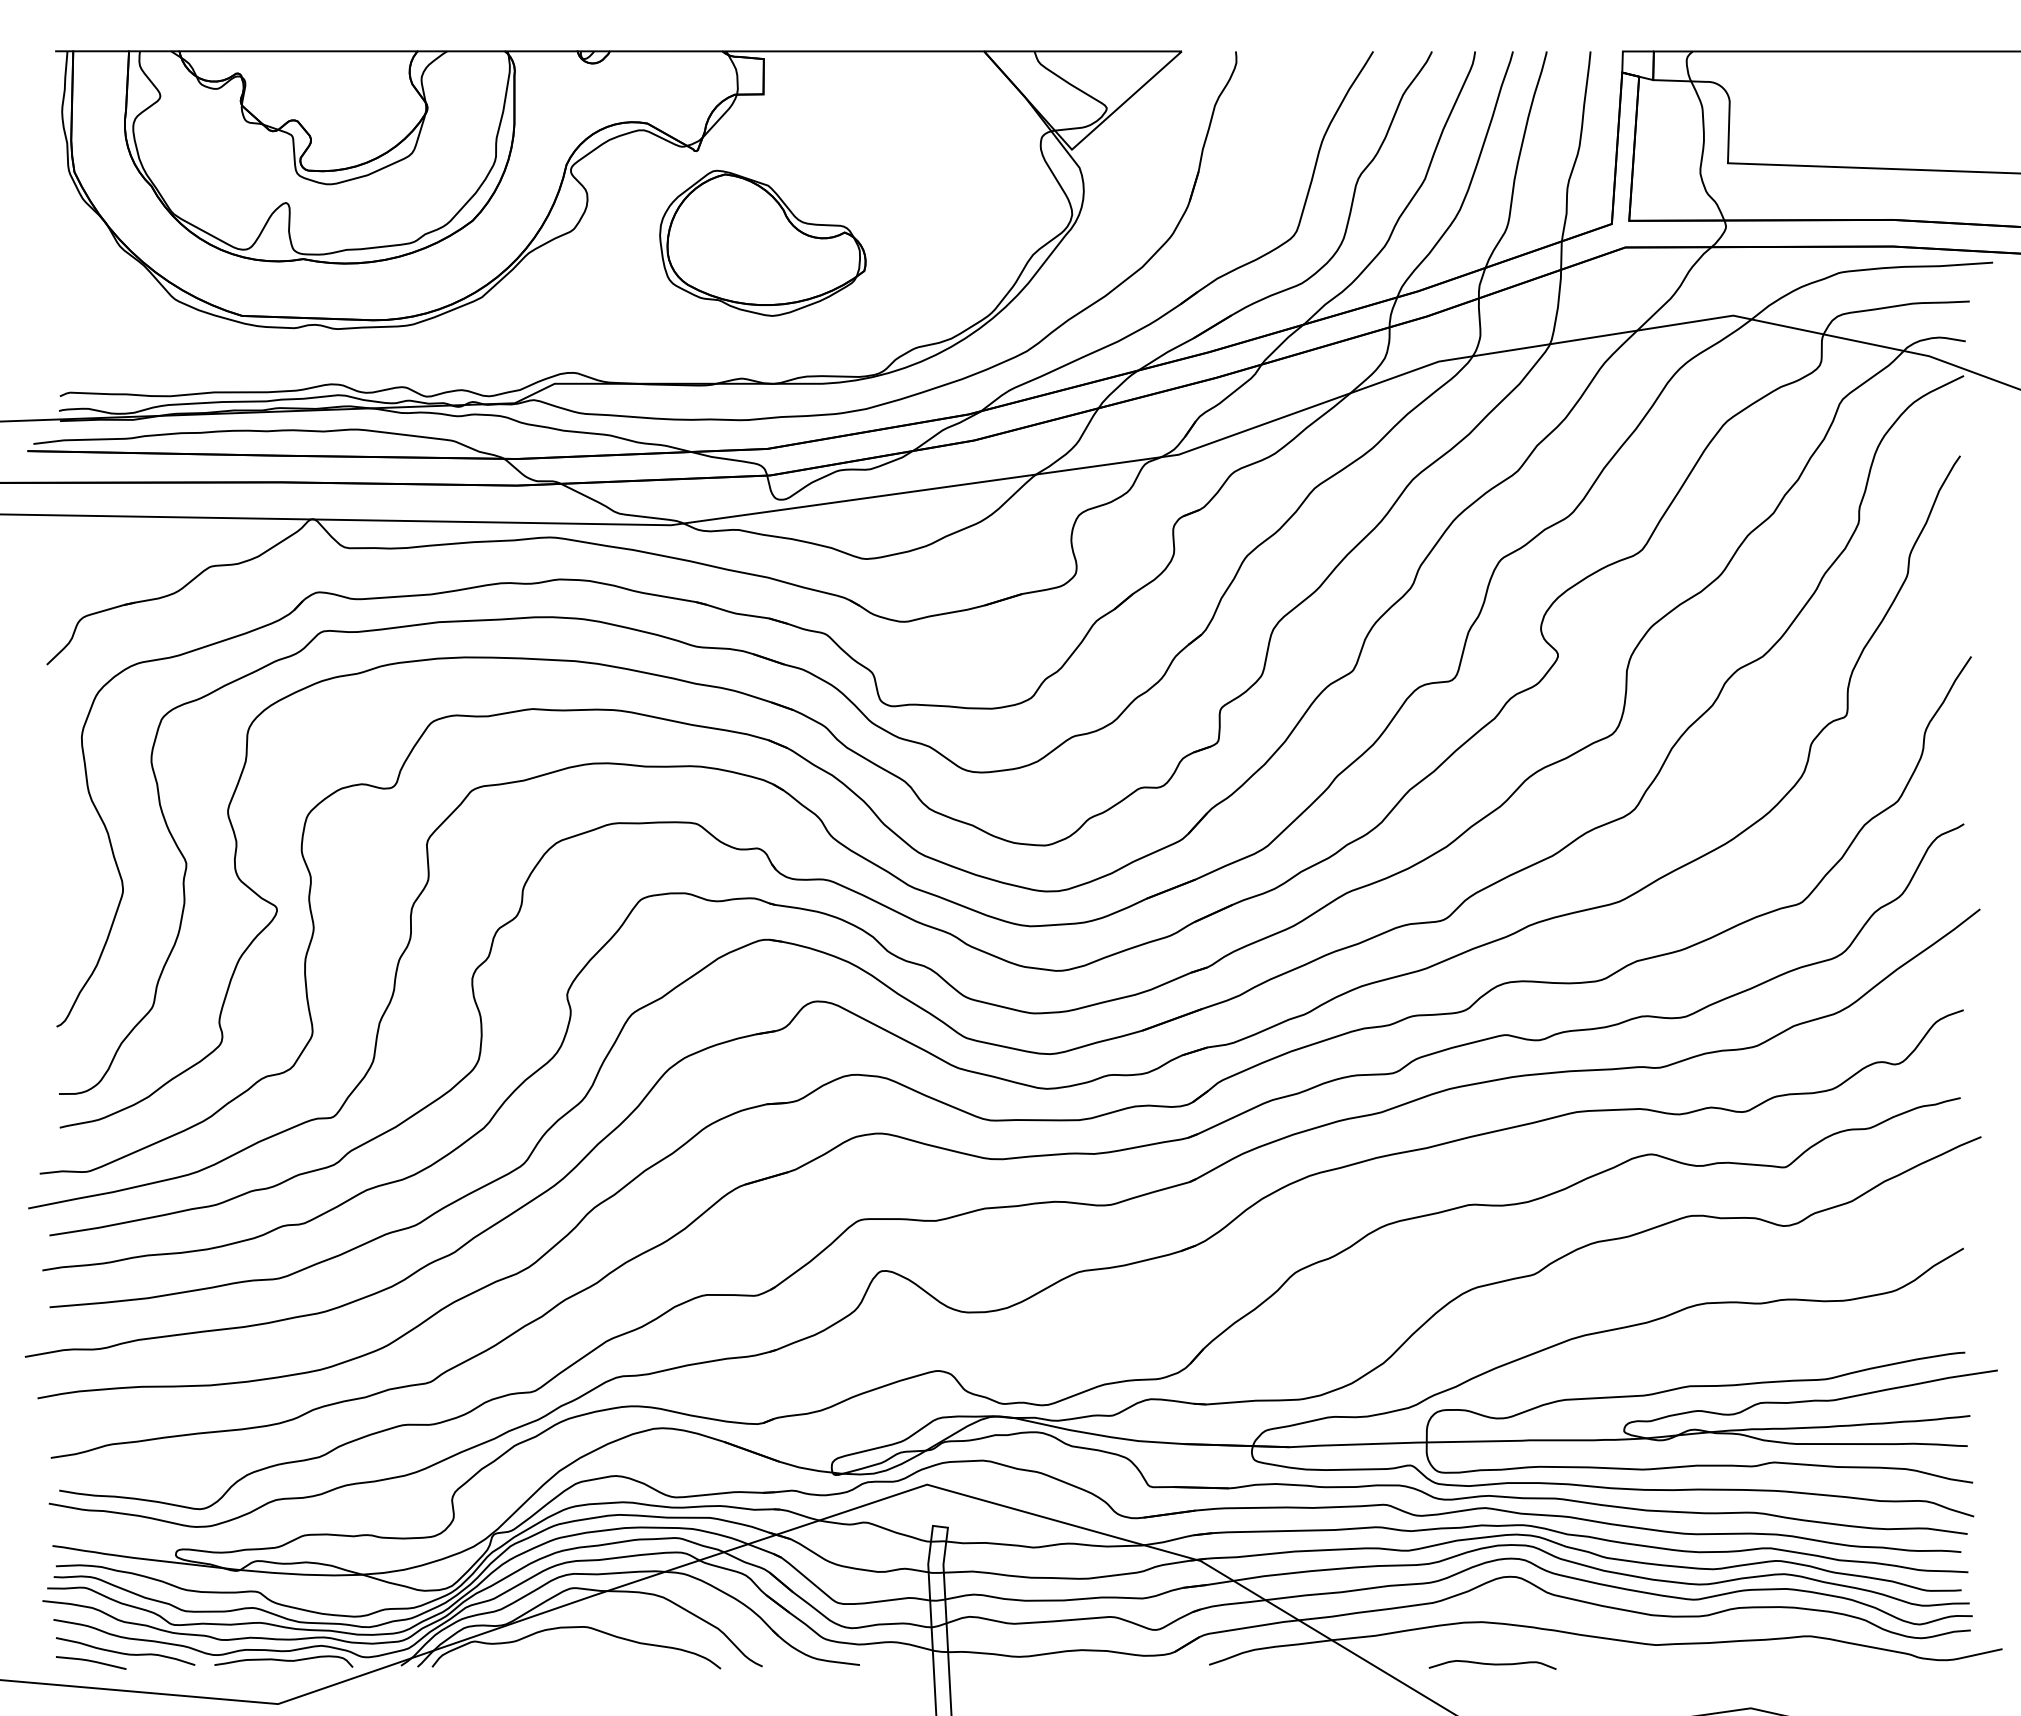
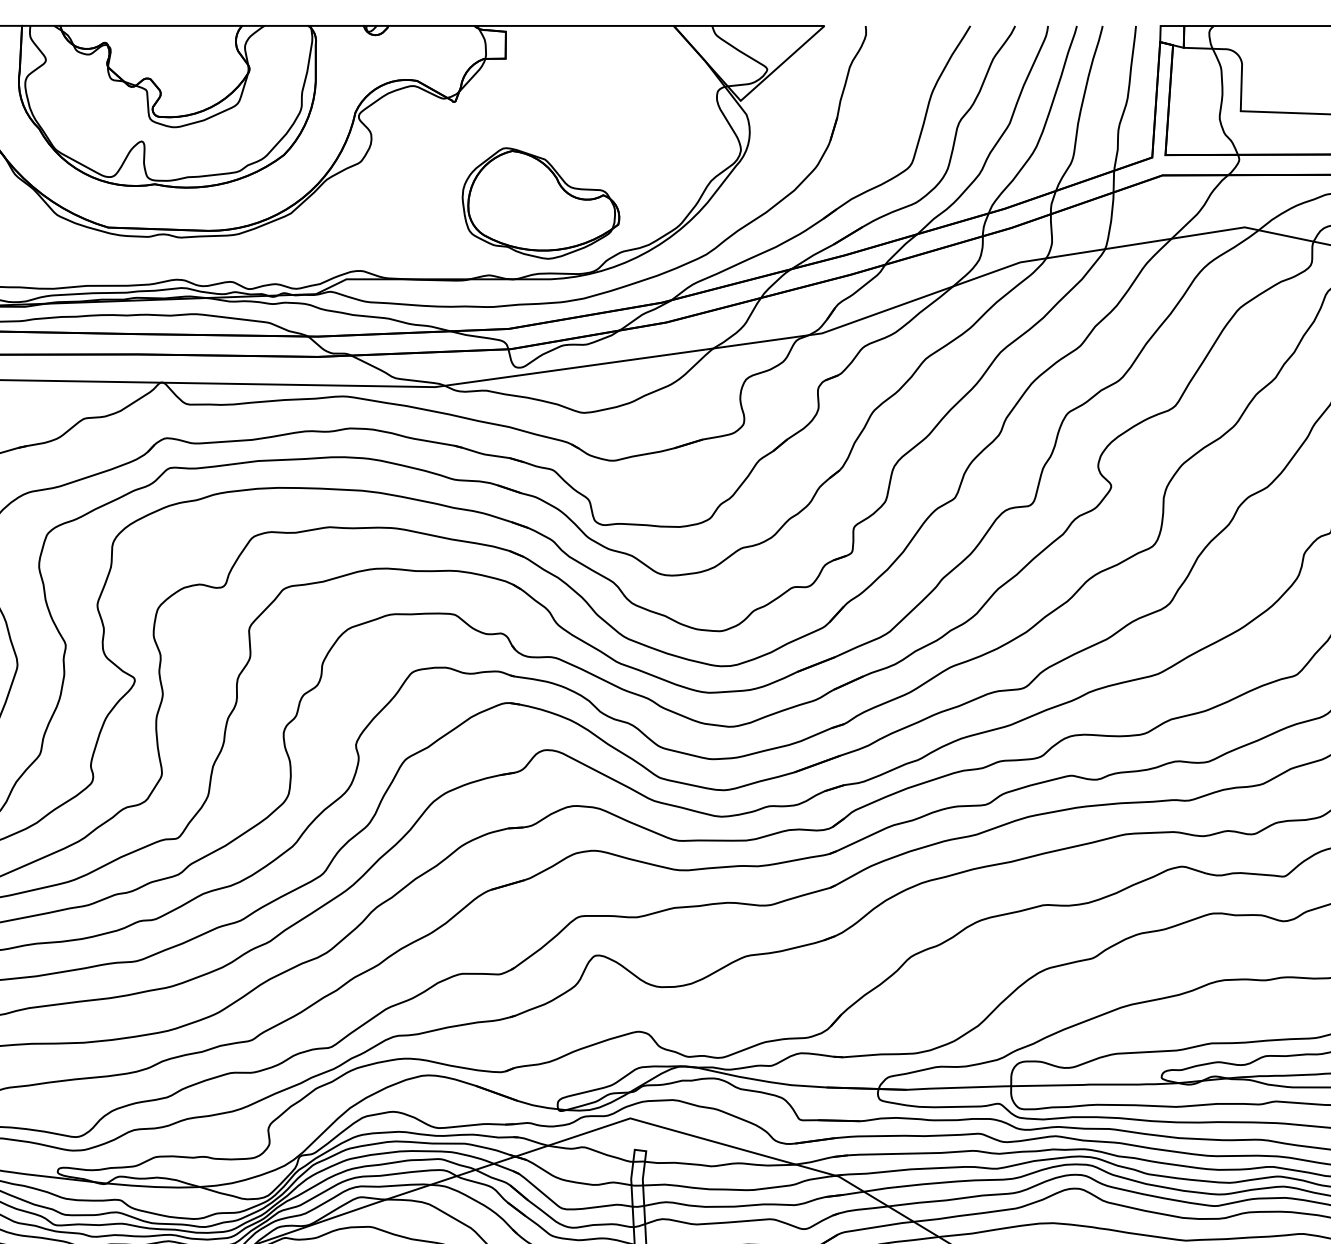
part: (762, 242) -> (540, 202), moved

